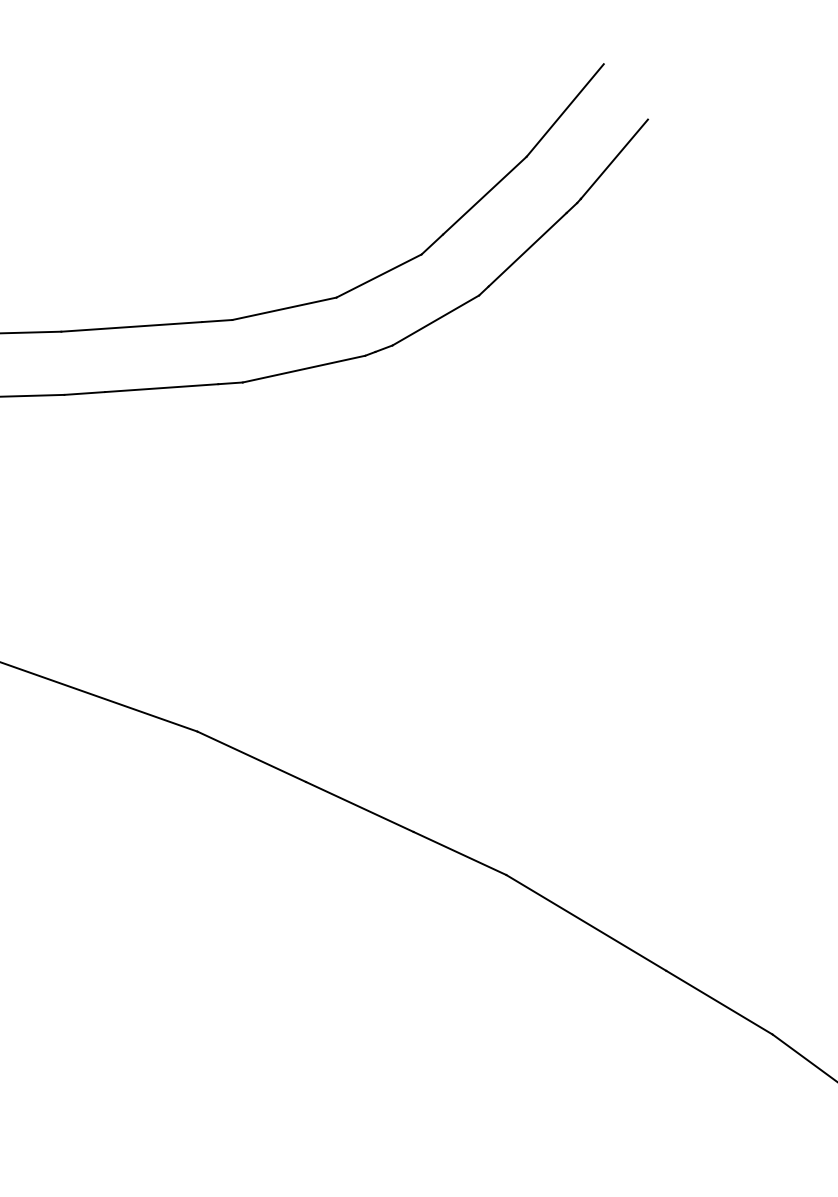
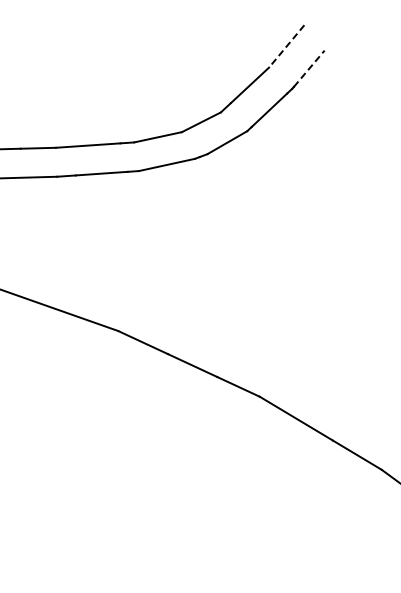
line: (564, 110) -> (286, 46), solid -> dashed
line: (614, 158) -> (309, 68), solid -> dashed

